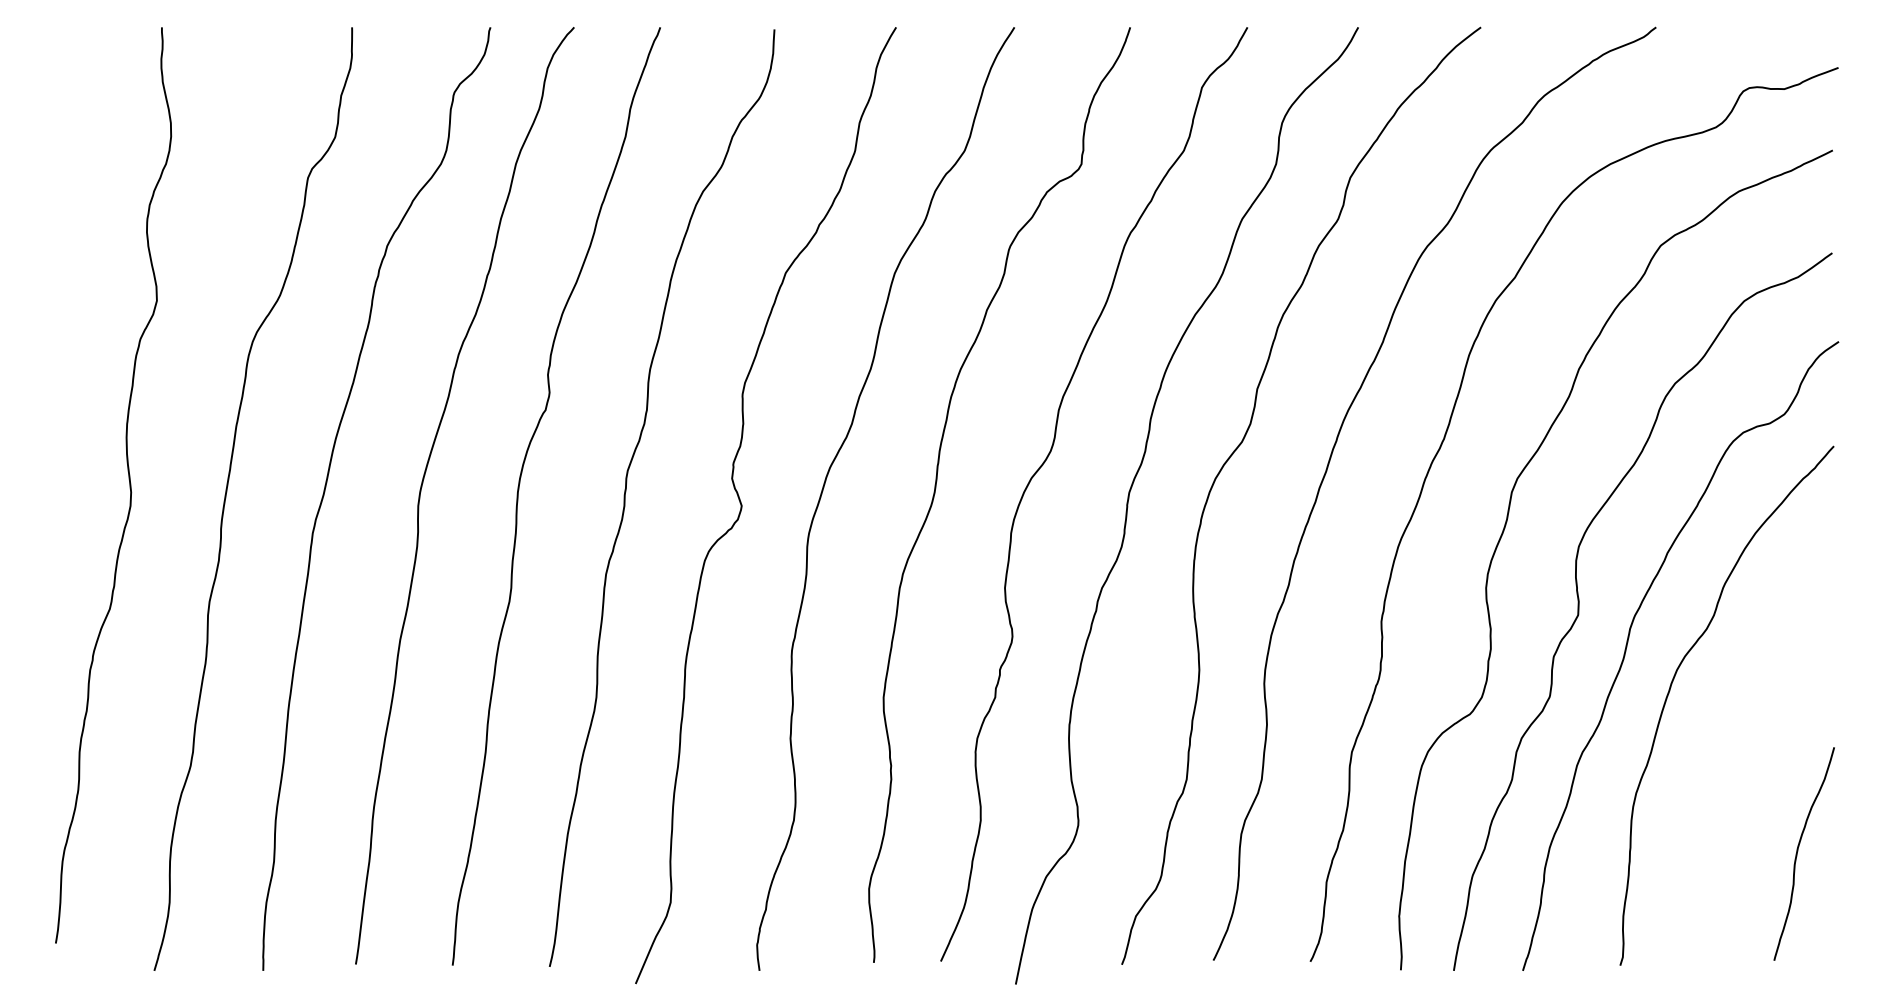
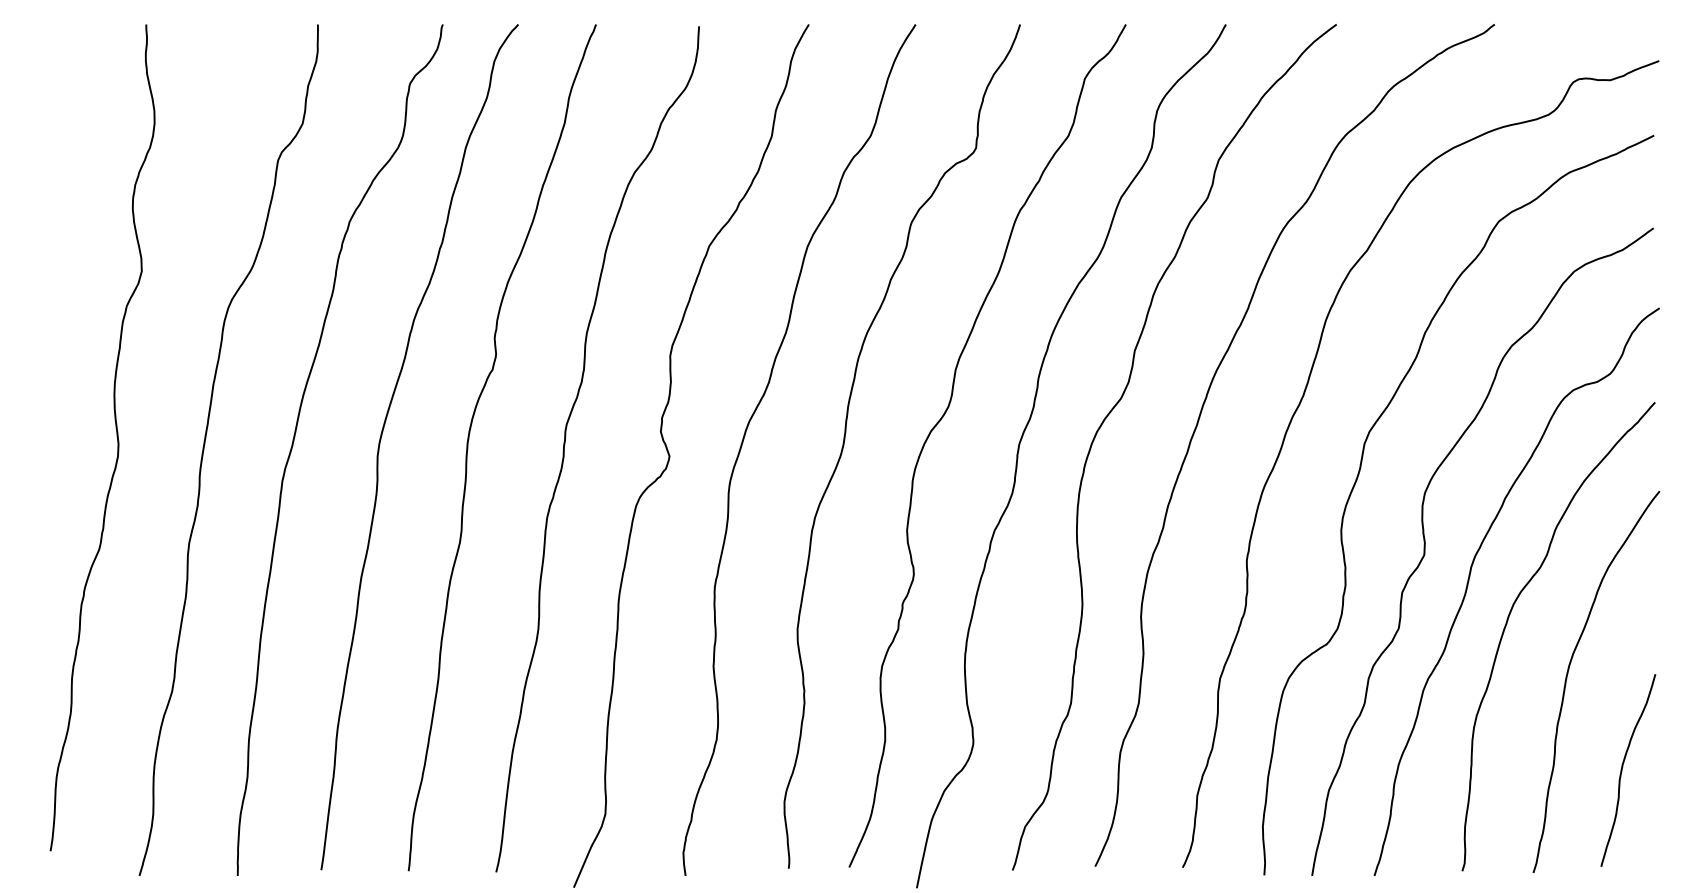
curve: (1737, 748) -> (1568, 675), added

